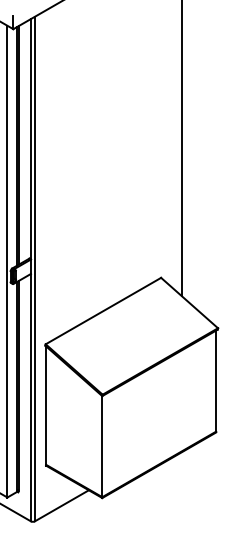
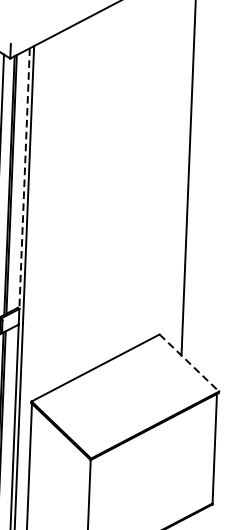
line: (30, 139) -> (24, 178), solid -> dashed
line: (189, 303) -> (189, 363), solid -> dashed

